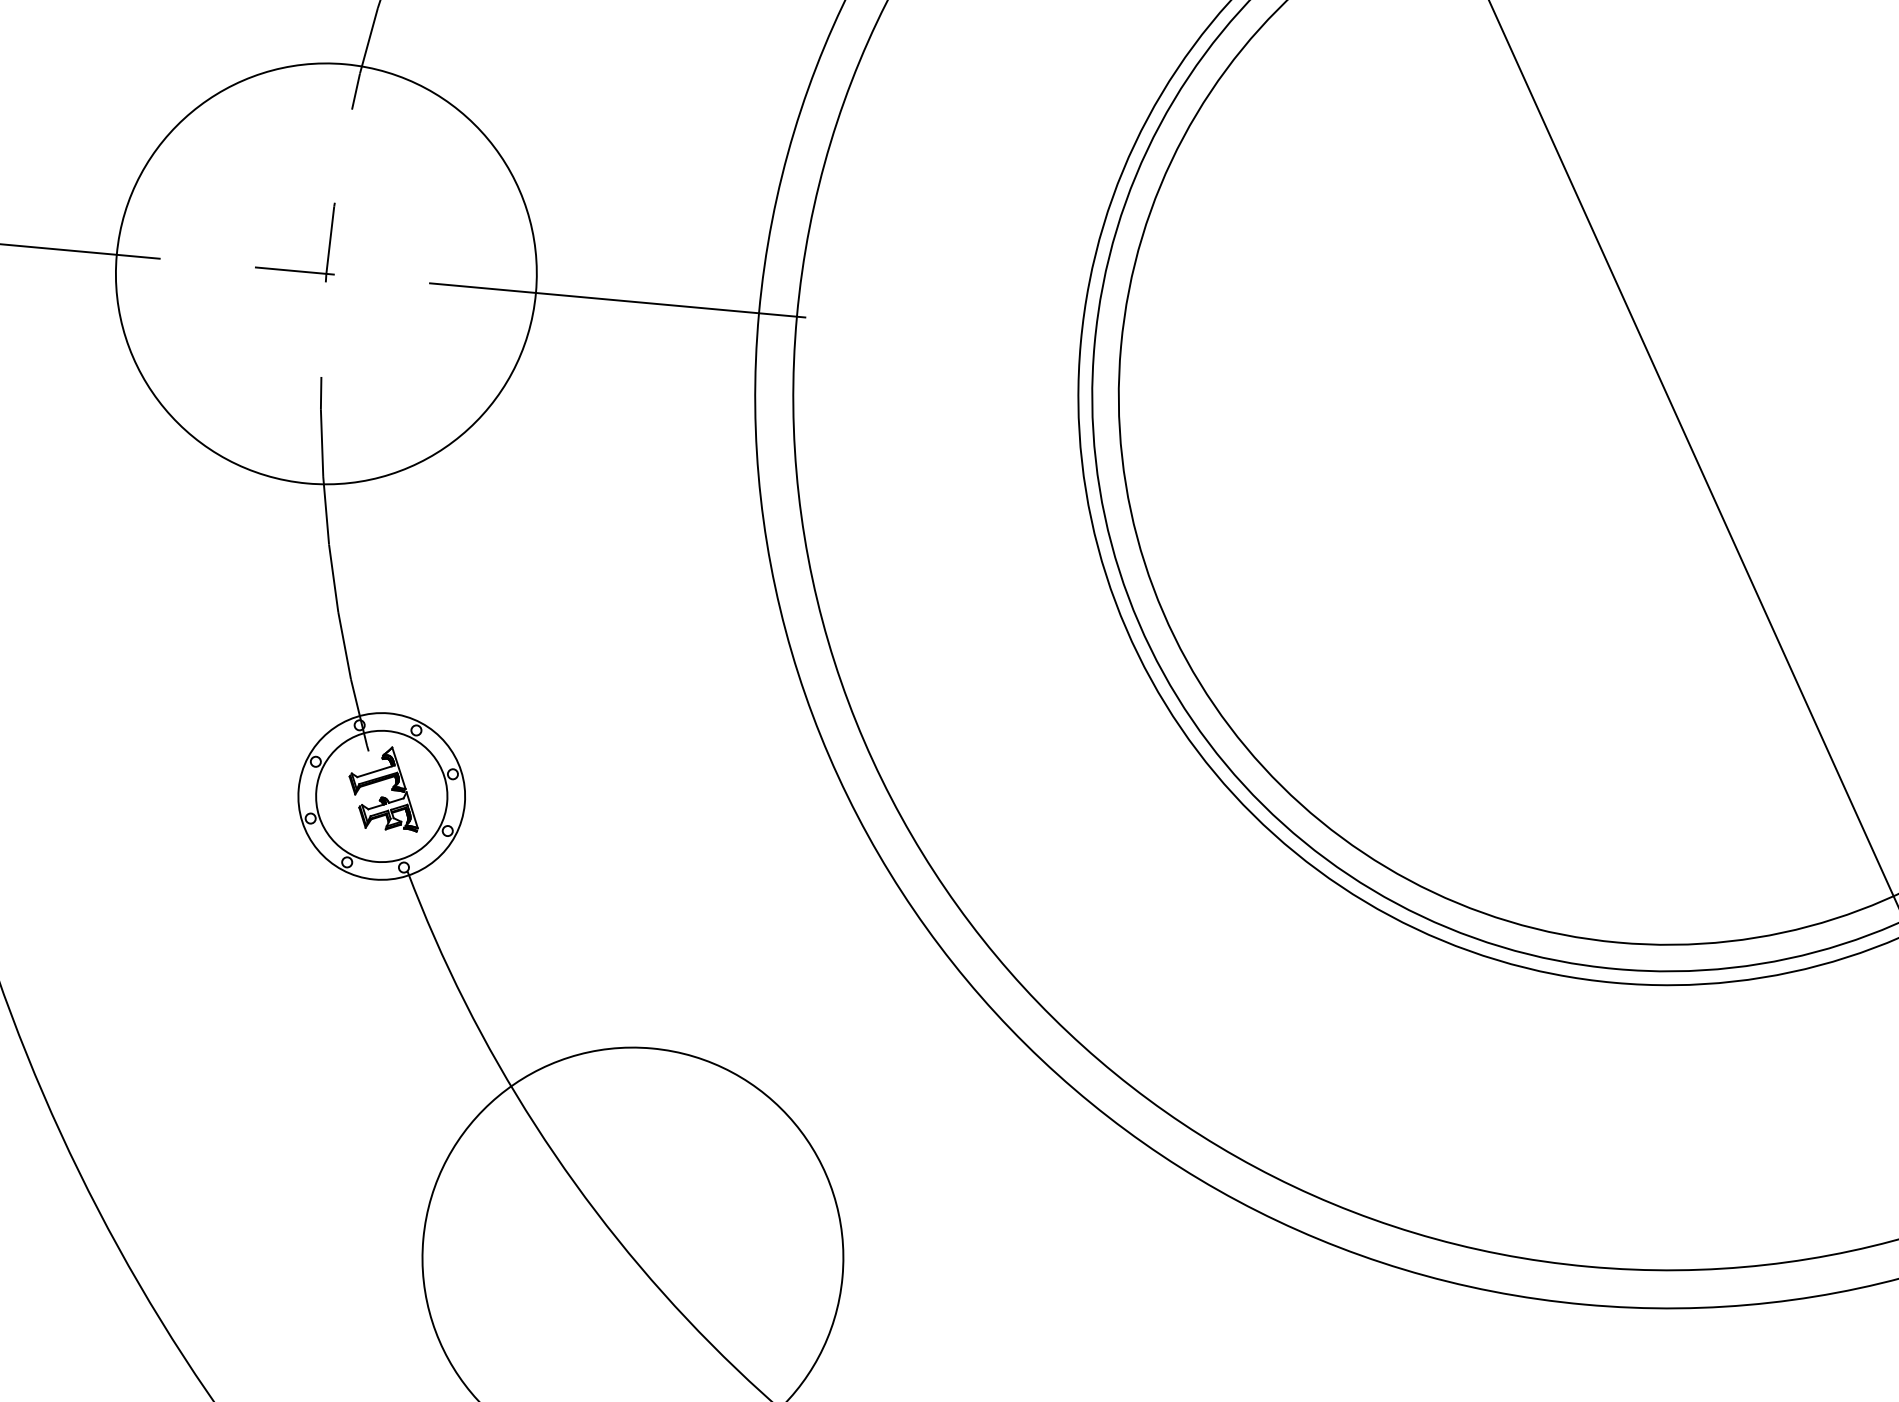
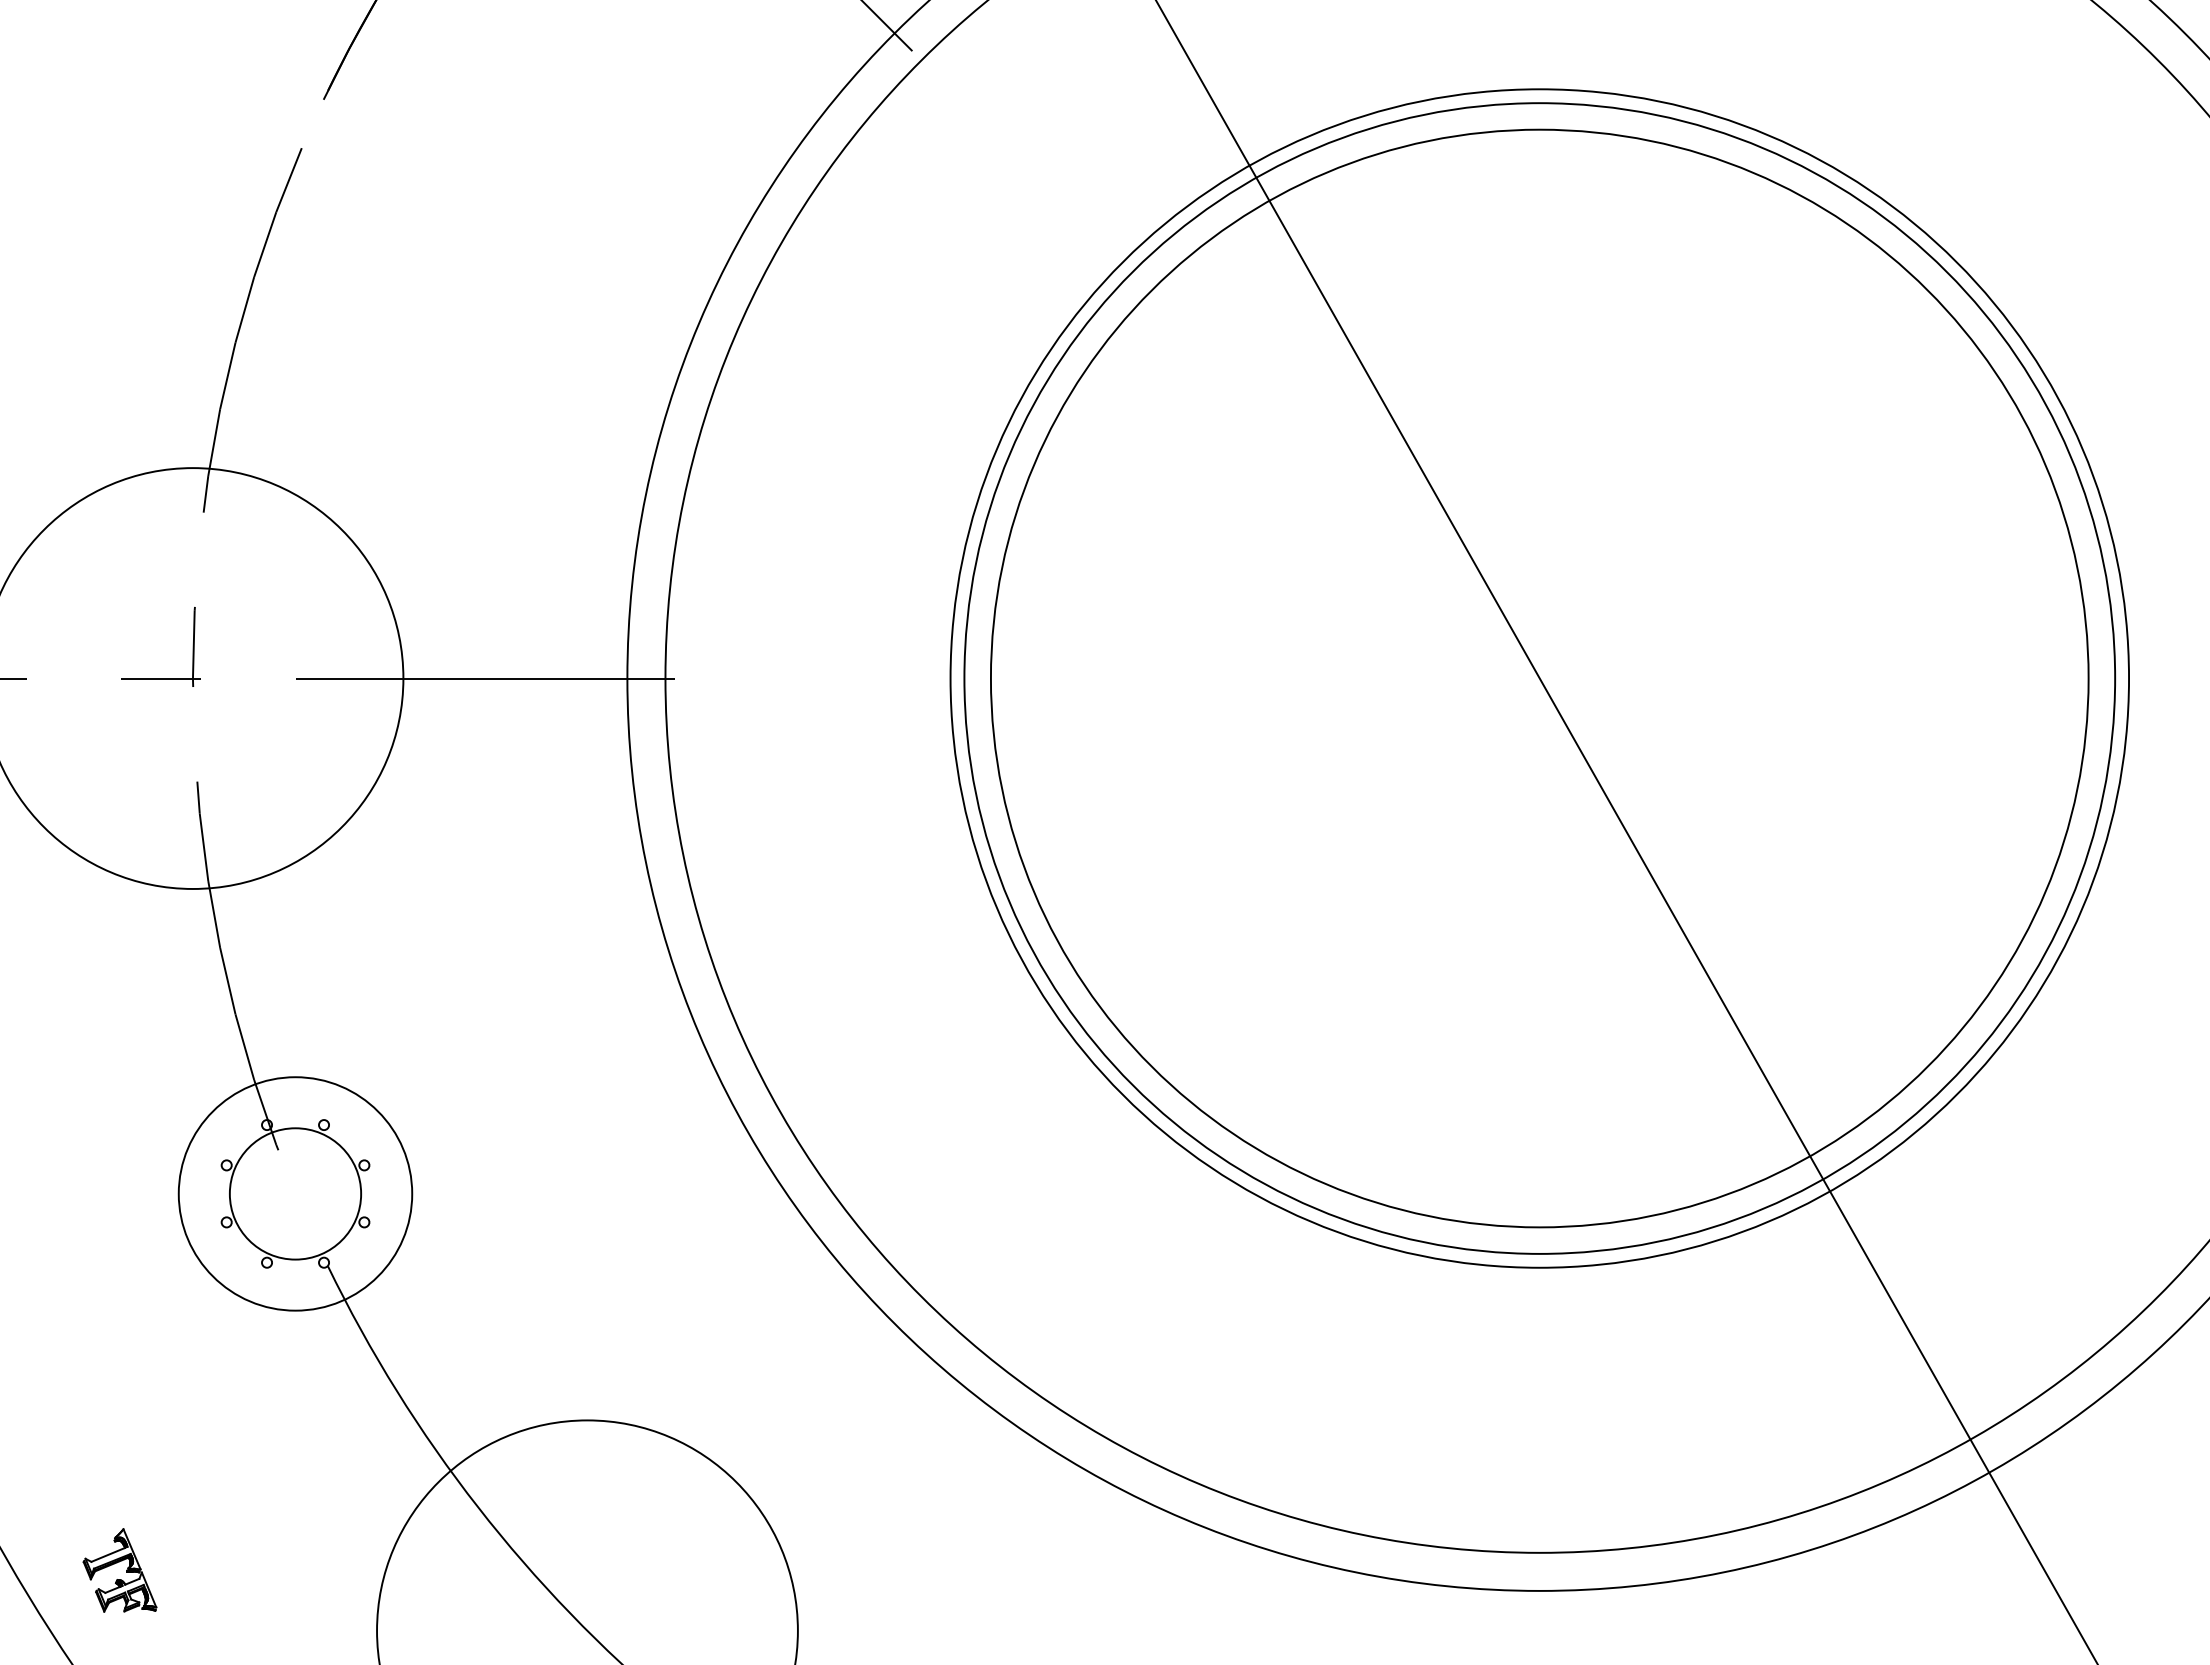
part: (391, 788) -> (126, 1570), moved
circle: (381, 796) -> (295, 1193), size x1.4

